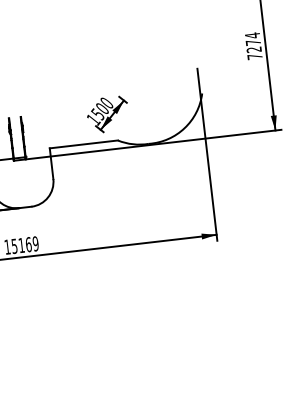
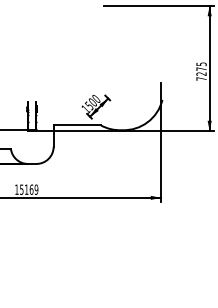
text: (252, 35) -> (201, 64), 7274 -> 7275

